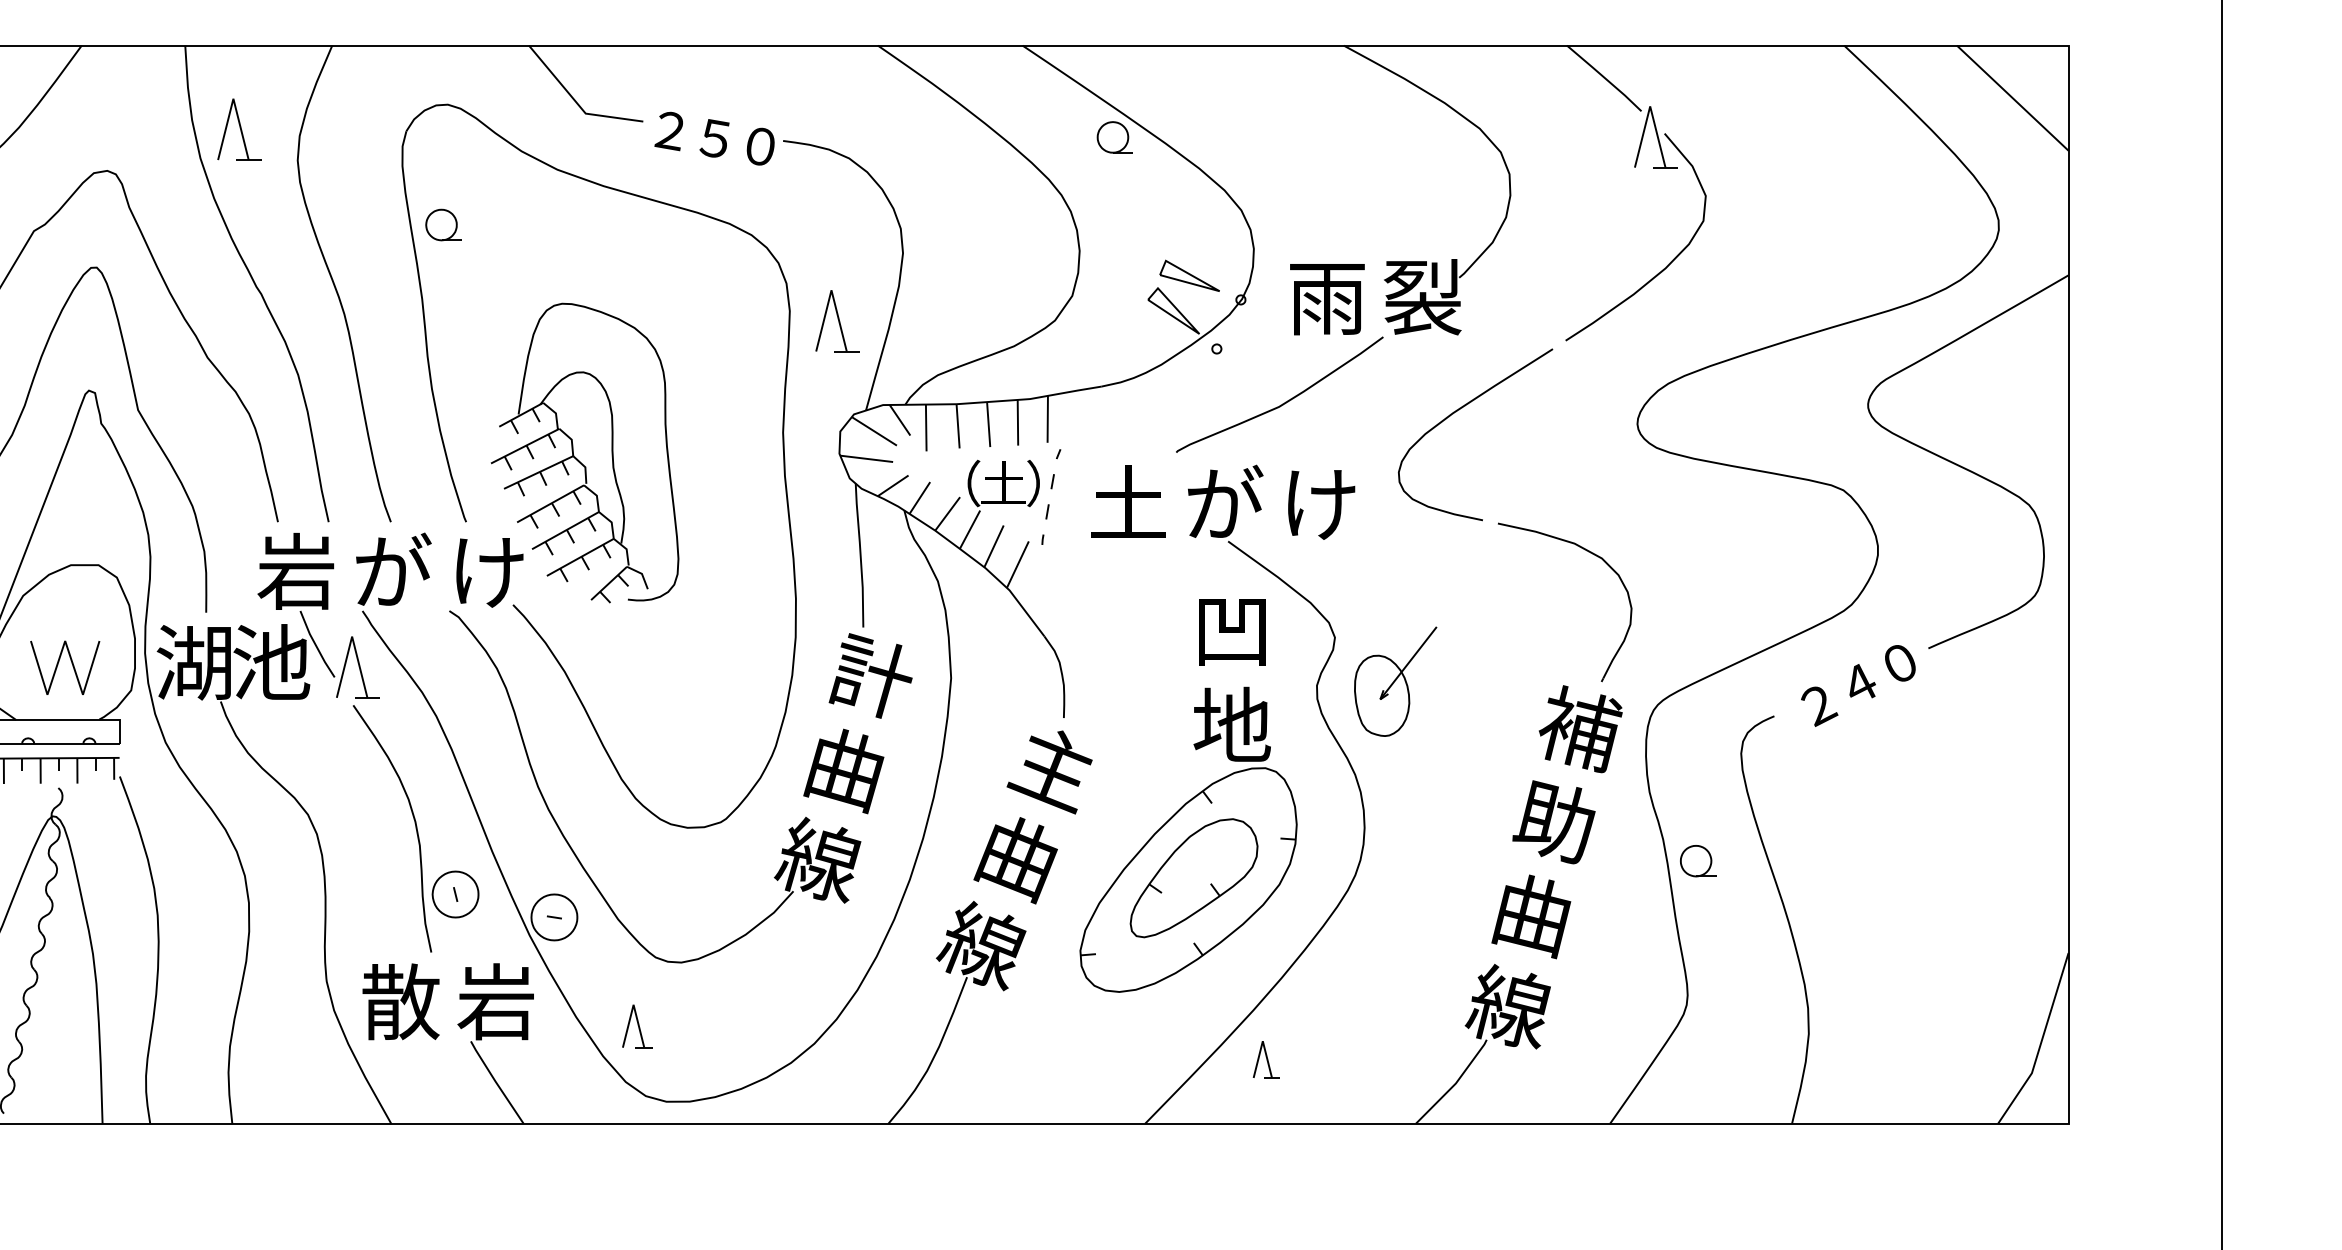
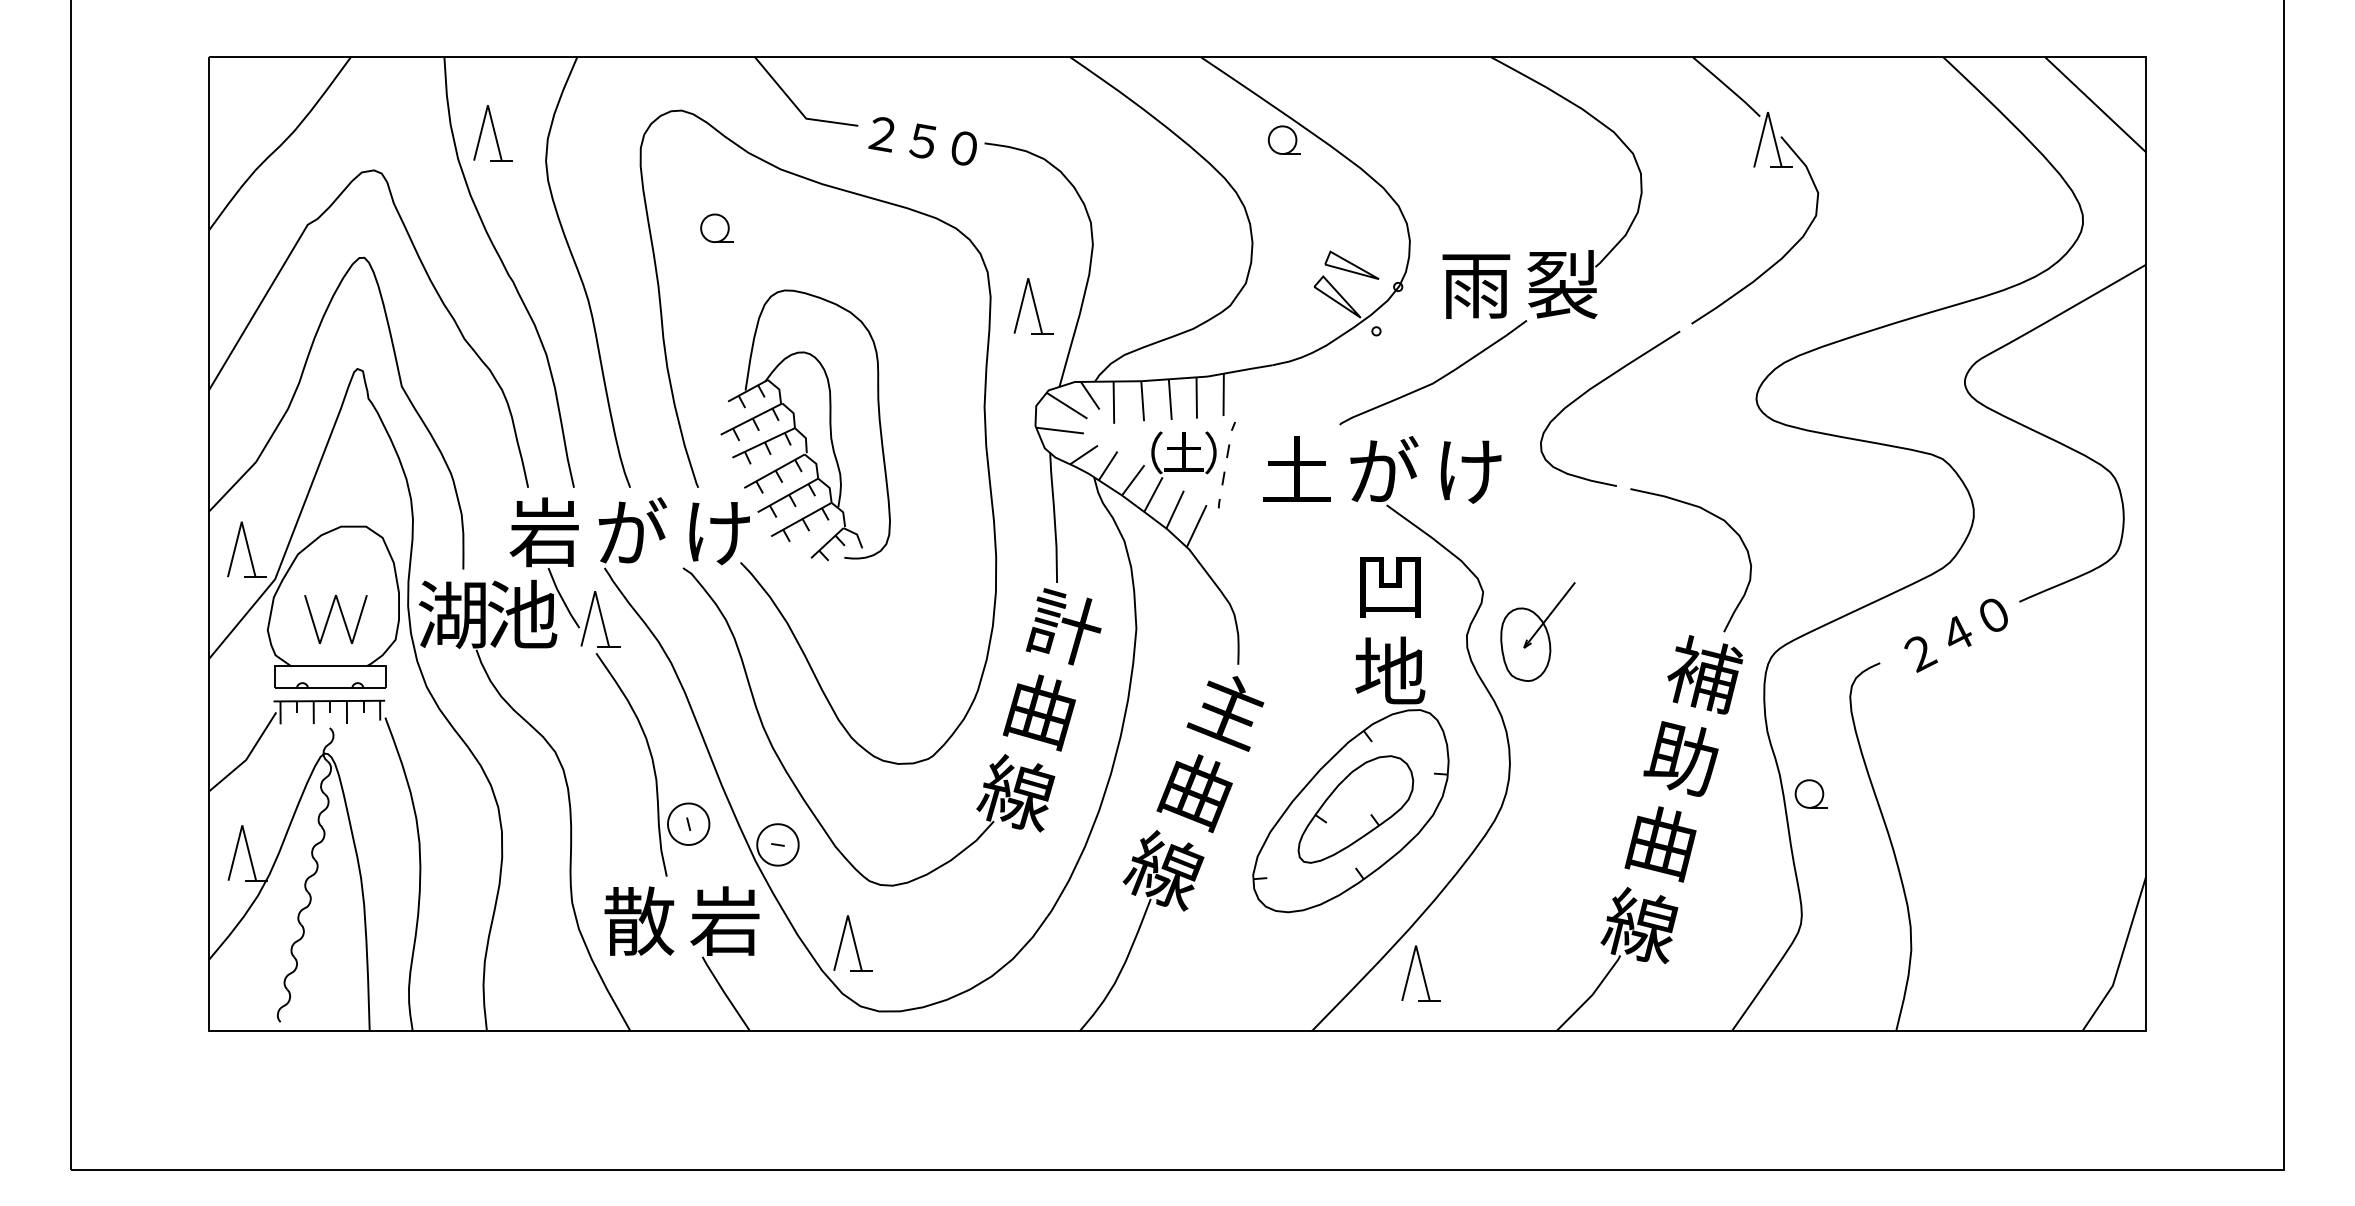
part: (443, 225) -> (716, 228), moved
part: (636, 1026) -> (852, 943), size x1.43
part: (1265, 1059) -> (1420, 973), size x1.67

